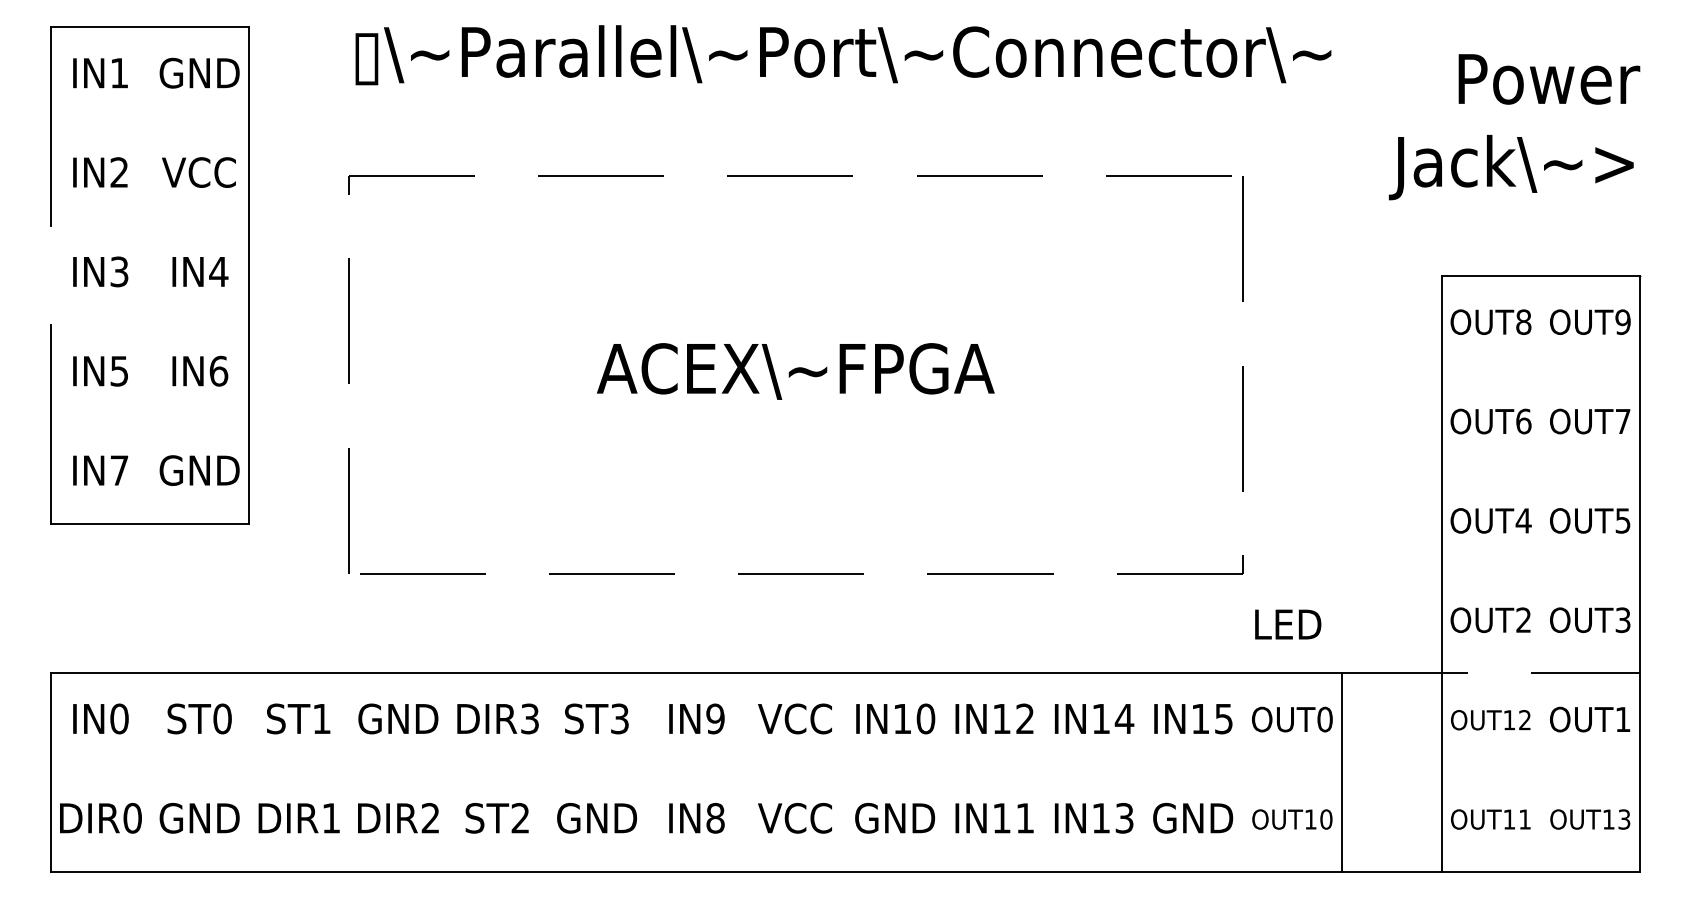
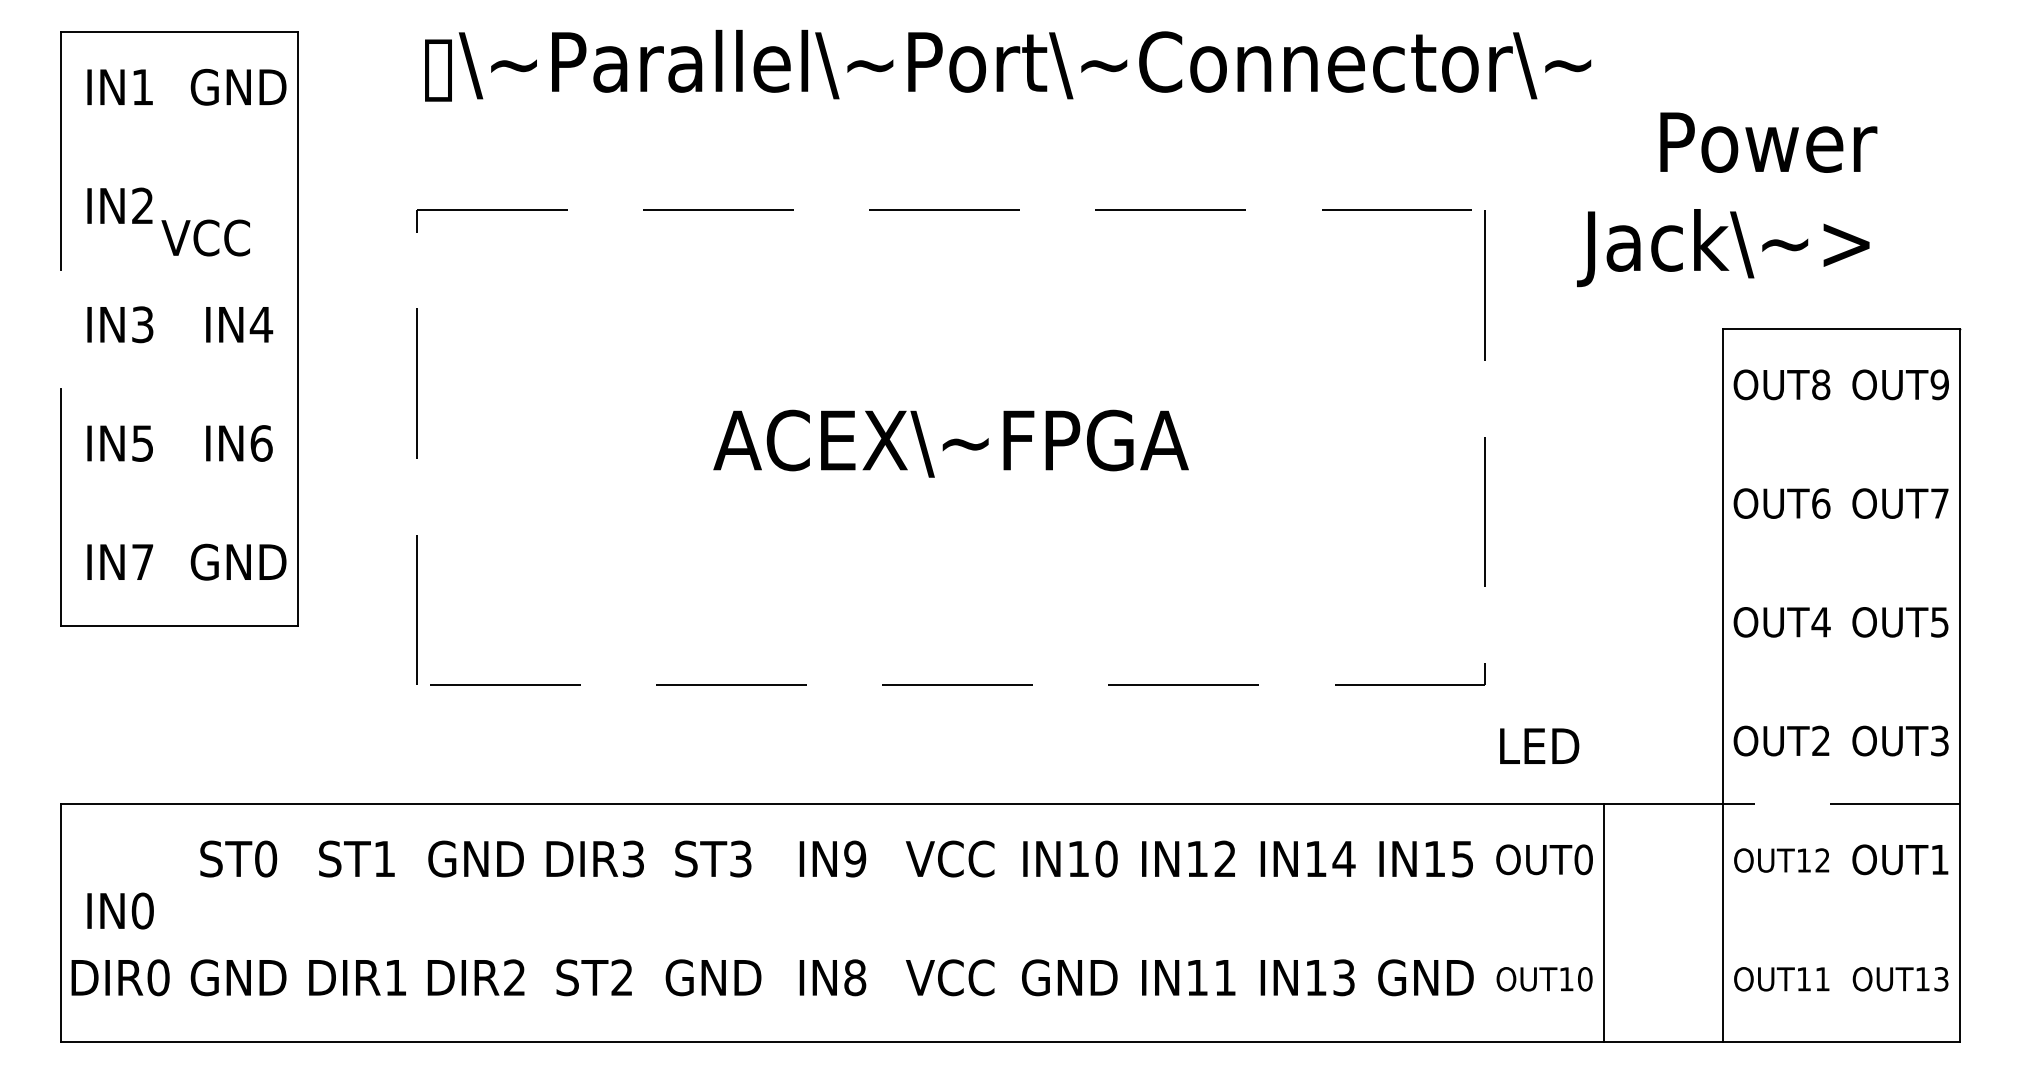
text: (1514, 126) -> (1727, 199), moved
text: (198, 172) -> (205, 237), moved
text: (100, 718) -> (120, 910), moved

